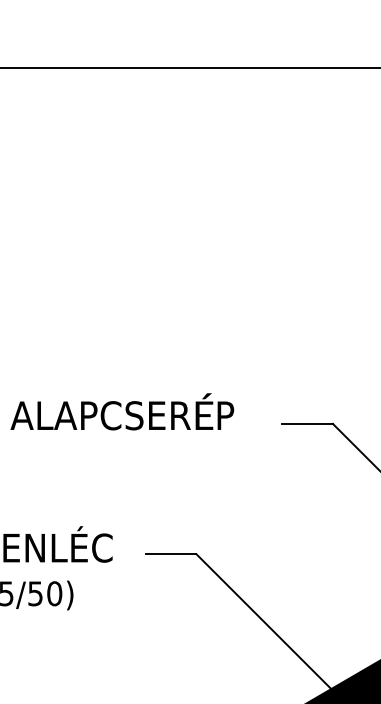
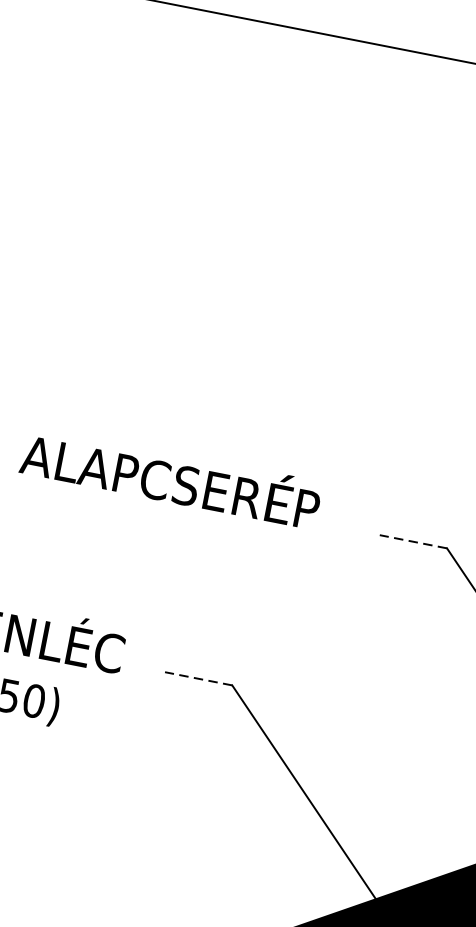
line: (307, 423) -> (413, 541), solid -> dashed
line: (170, 554) -> (197, 679), solid -> dashed

